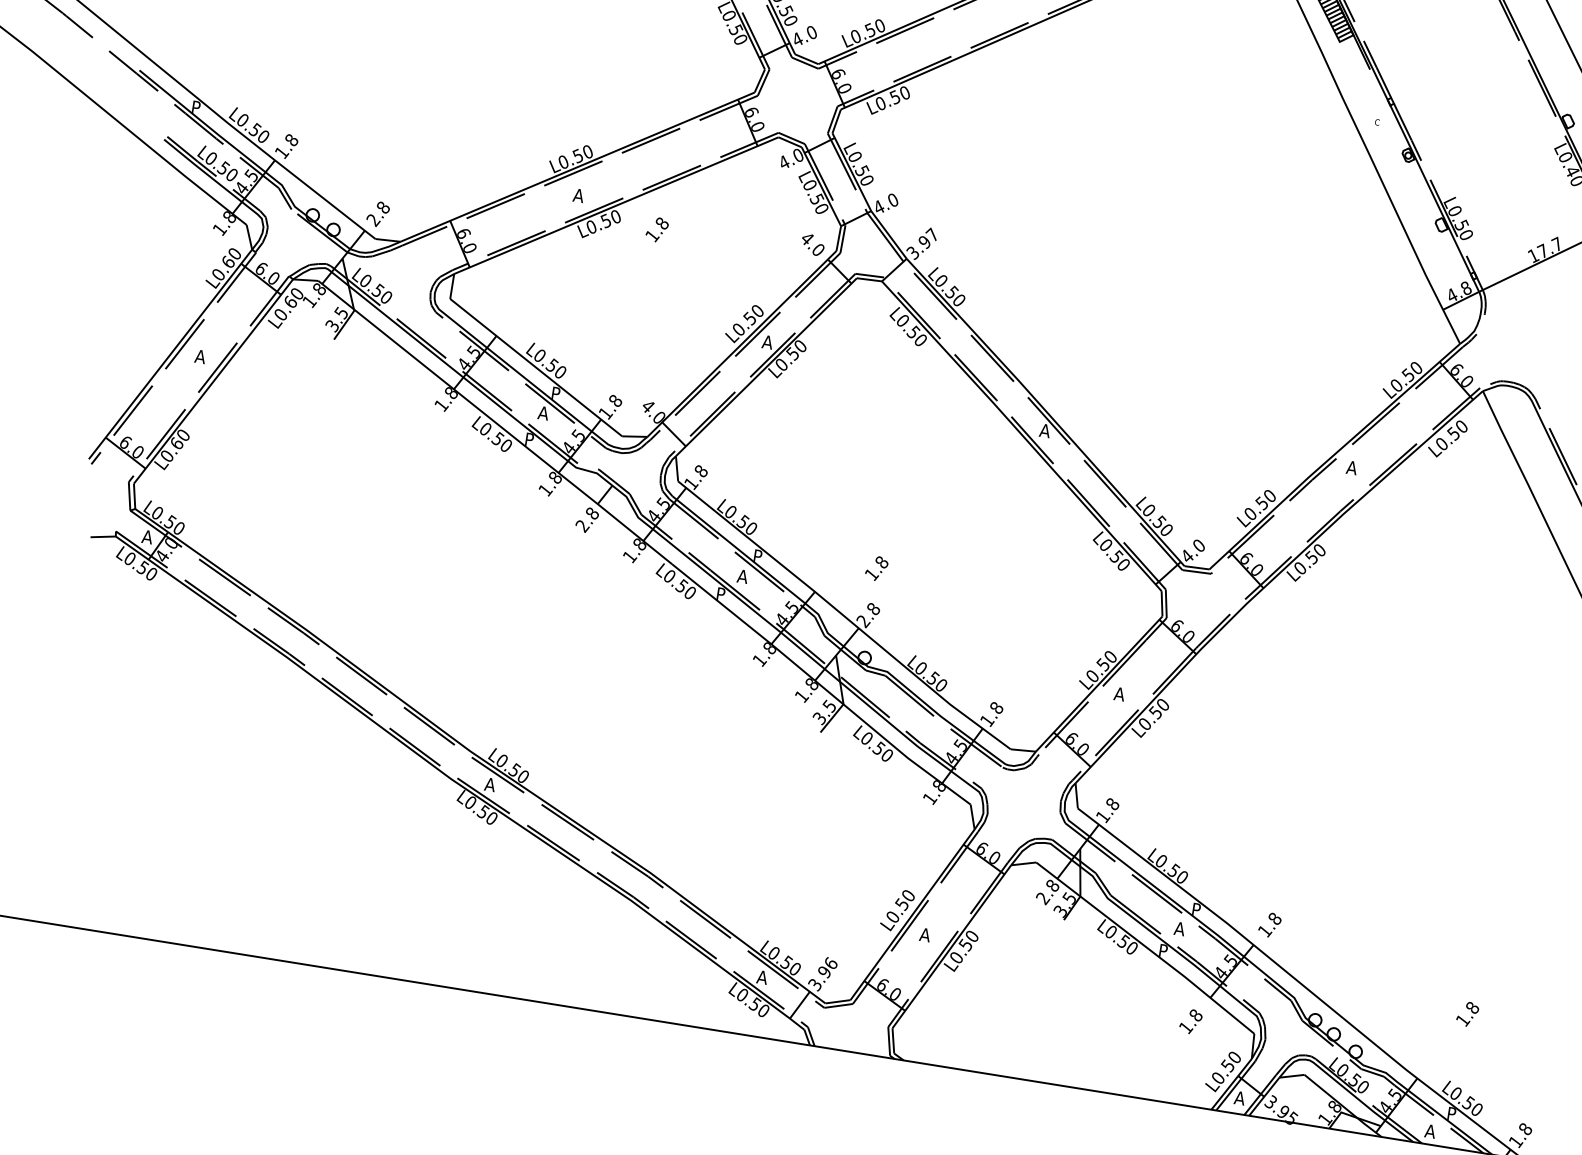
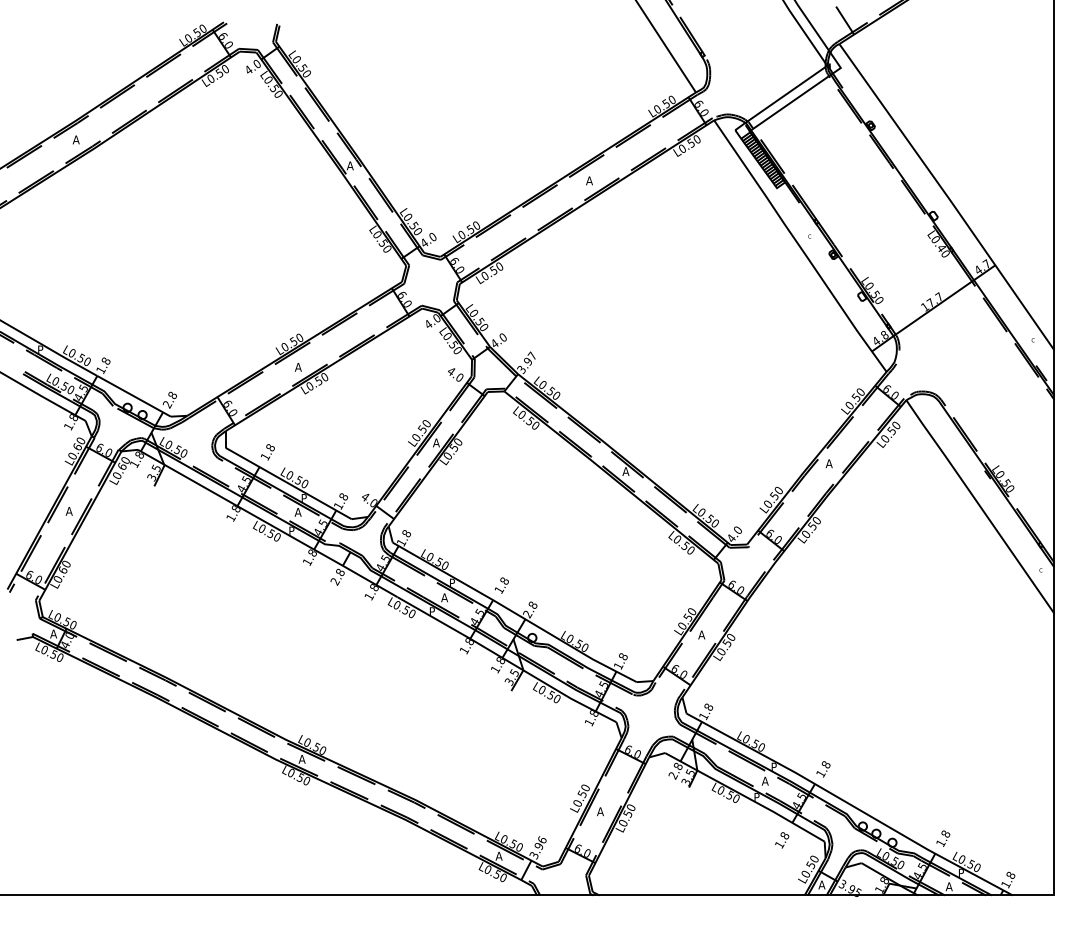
text: (656, 229) -> (267, 452), moved
text: (876, 568) -> (501, 585), moved
text: (1468, 1013) -> (943, 838), moved

